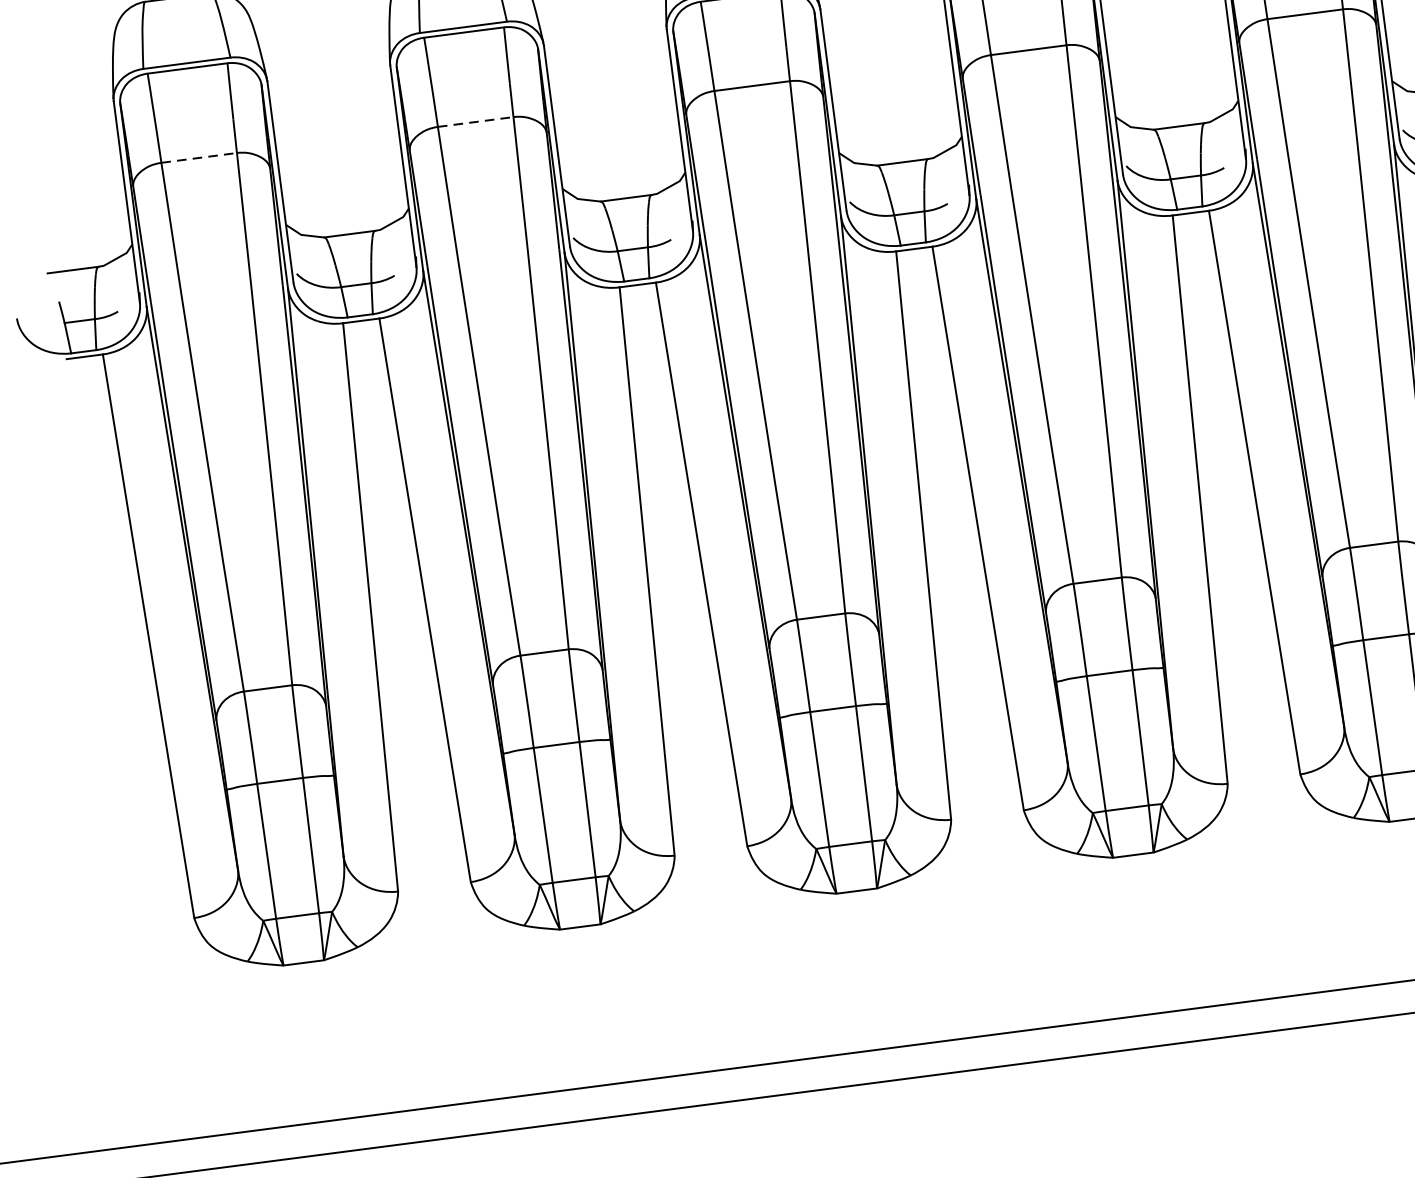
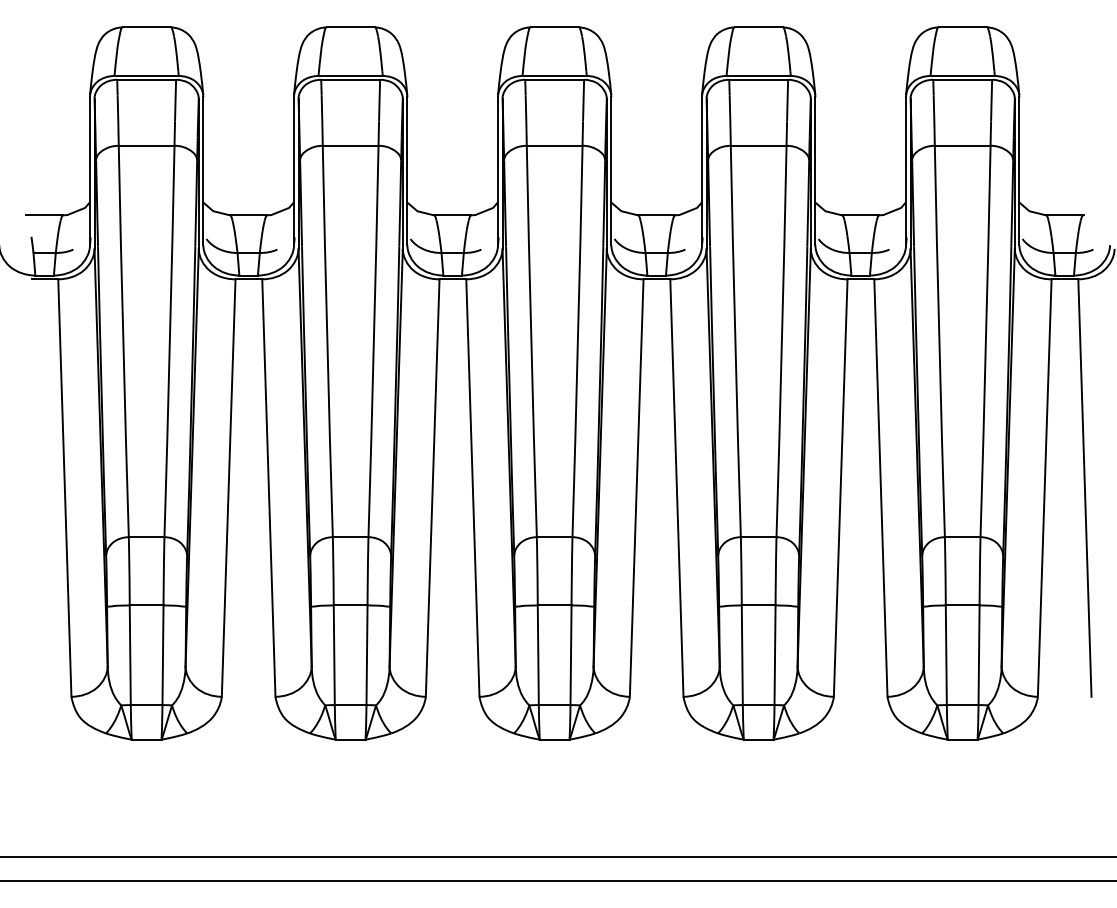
line: (475, 121) -> (350, 145), dashed -> solid
line: (198, 157) -> (146, 145), dashed -> solid

